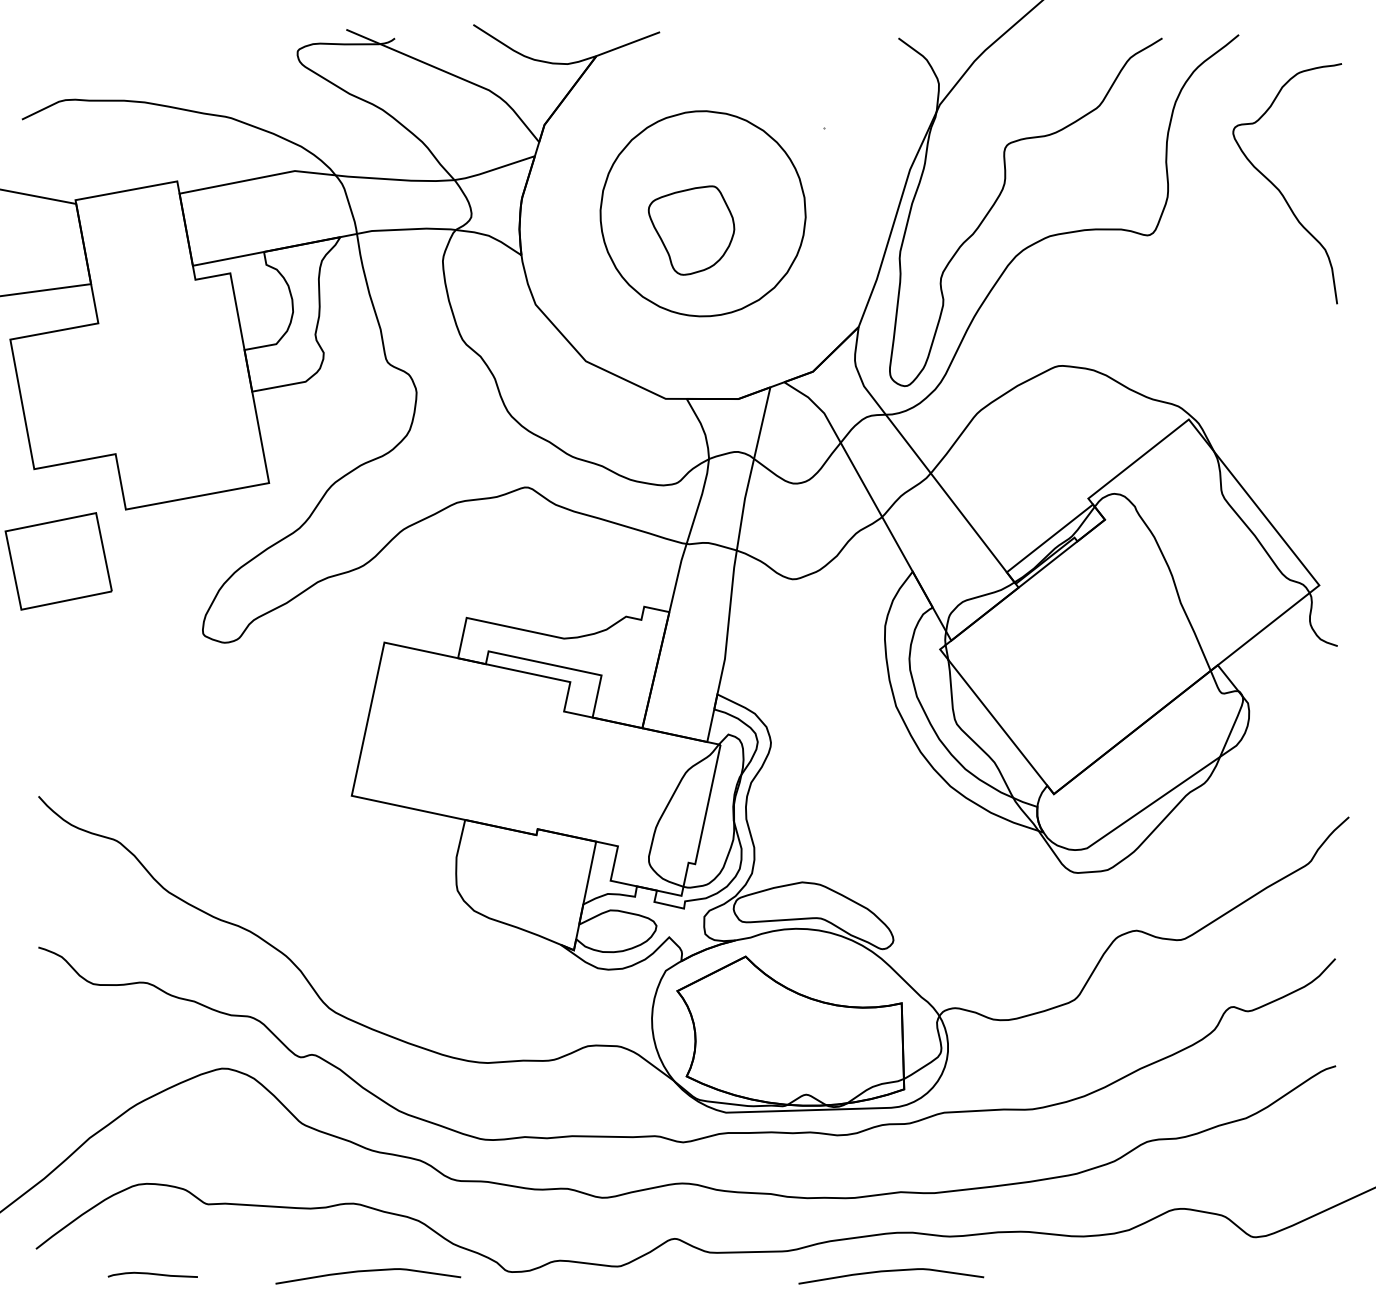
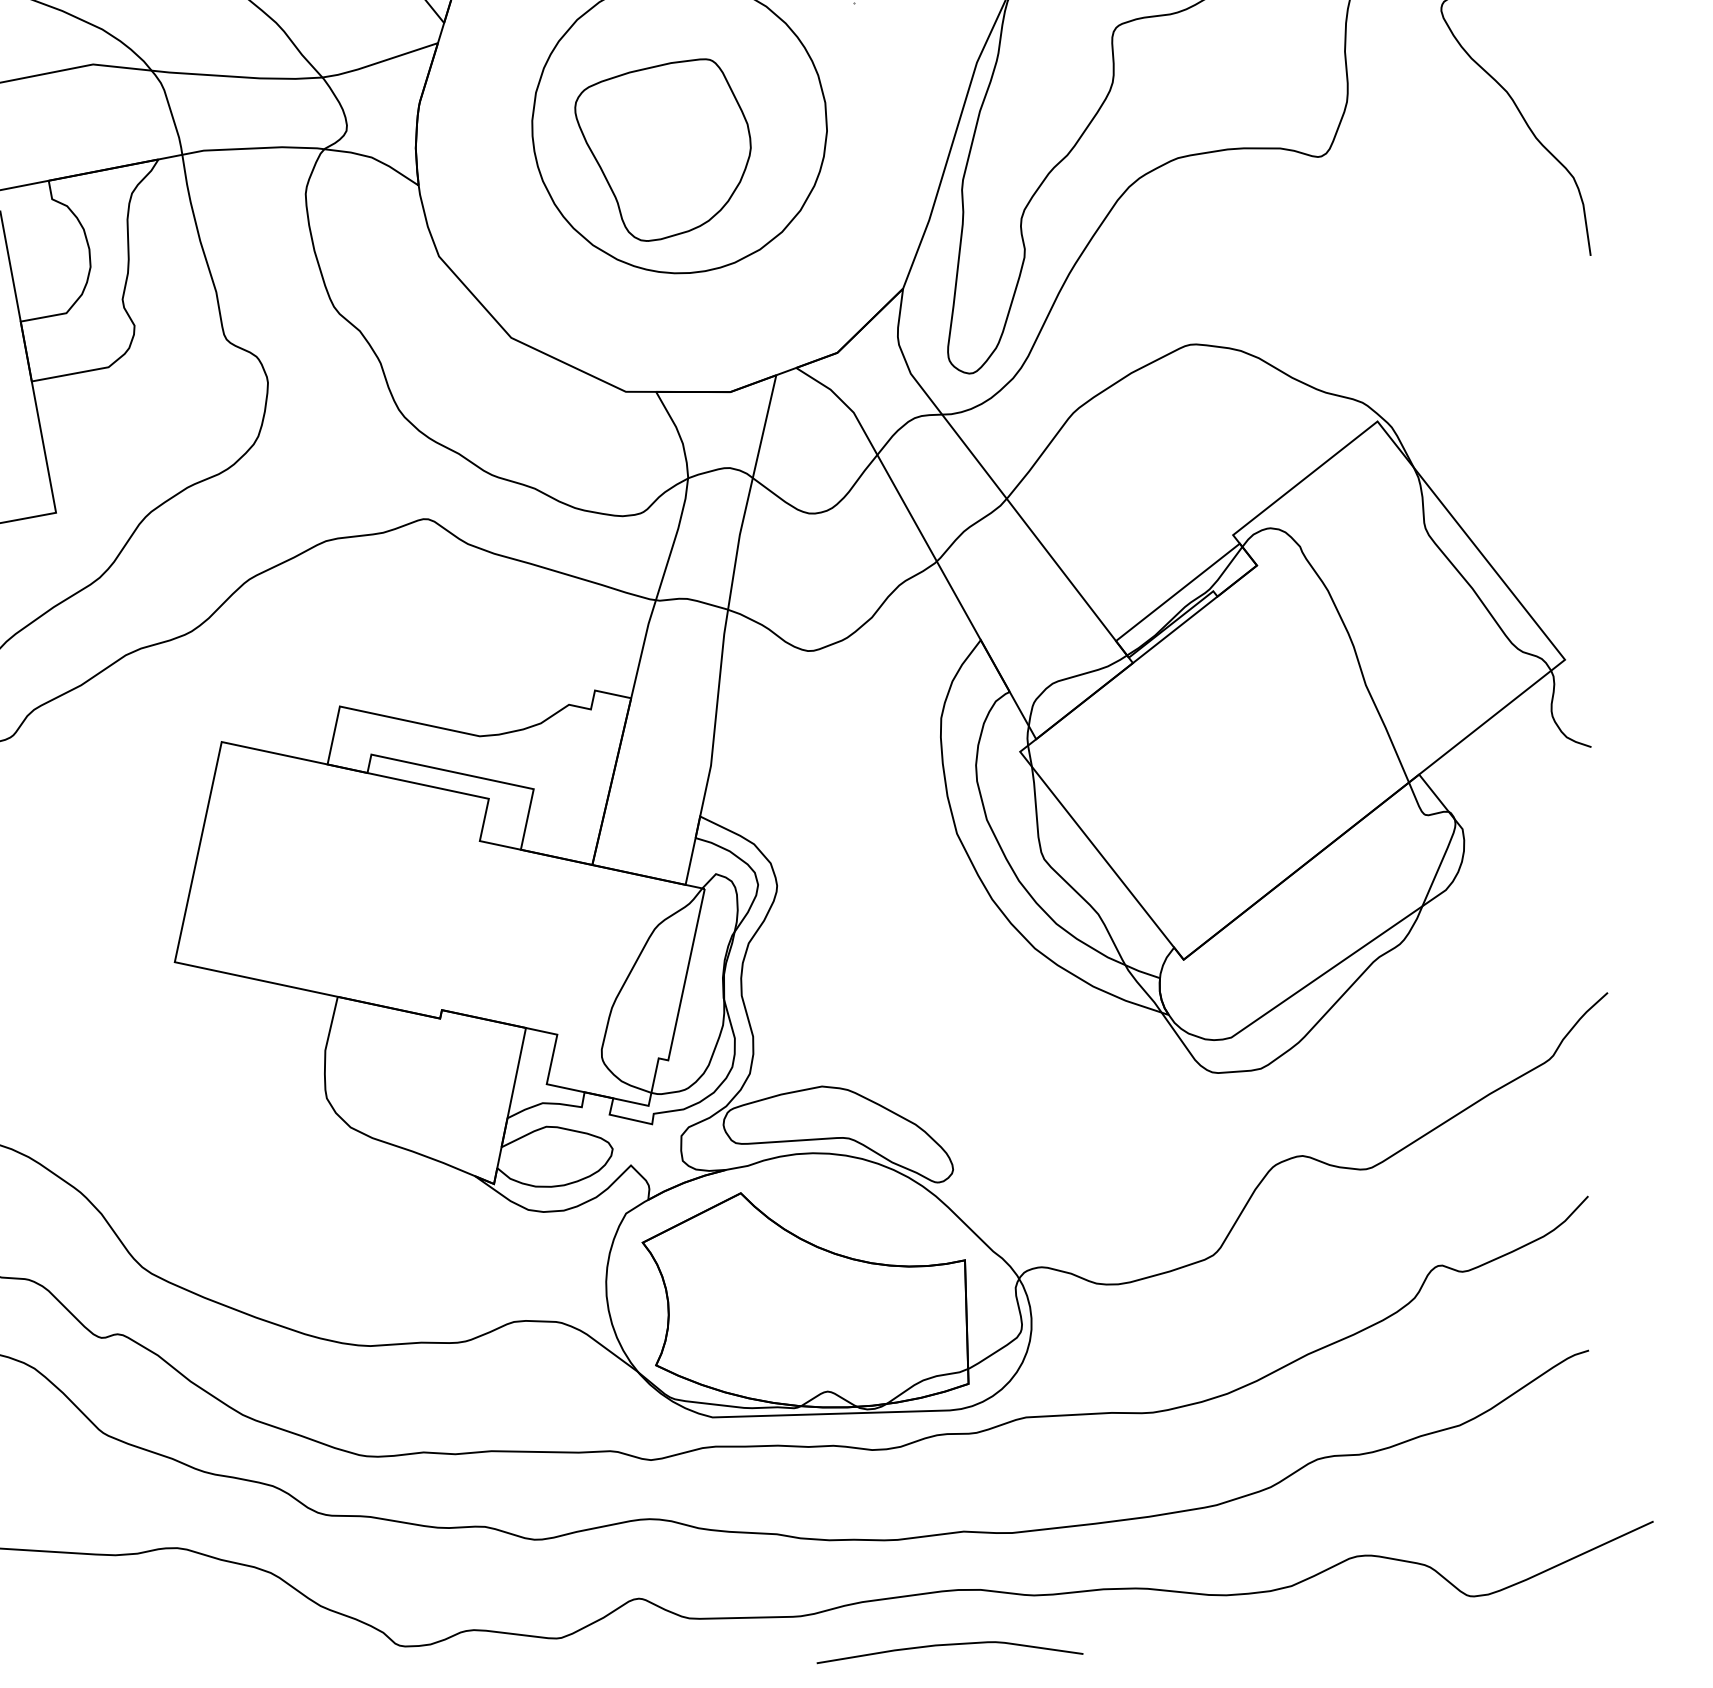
part: (691, 230) -> (662, 149), size x1.43
curve: (368, 1271) -> (198, 1645), removed

